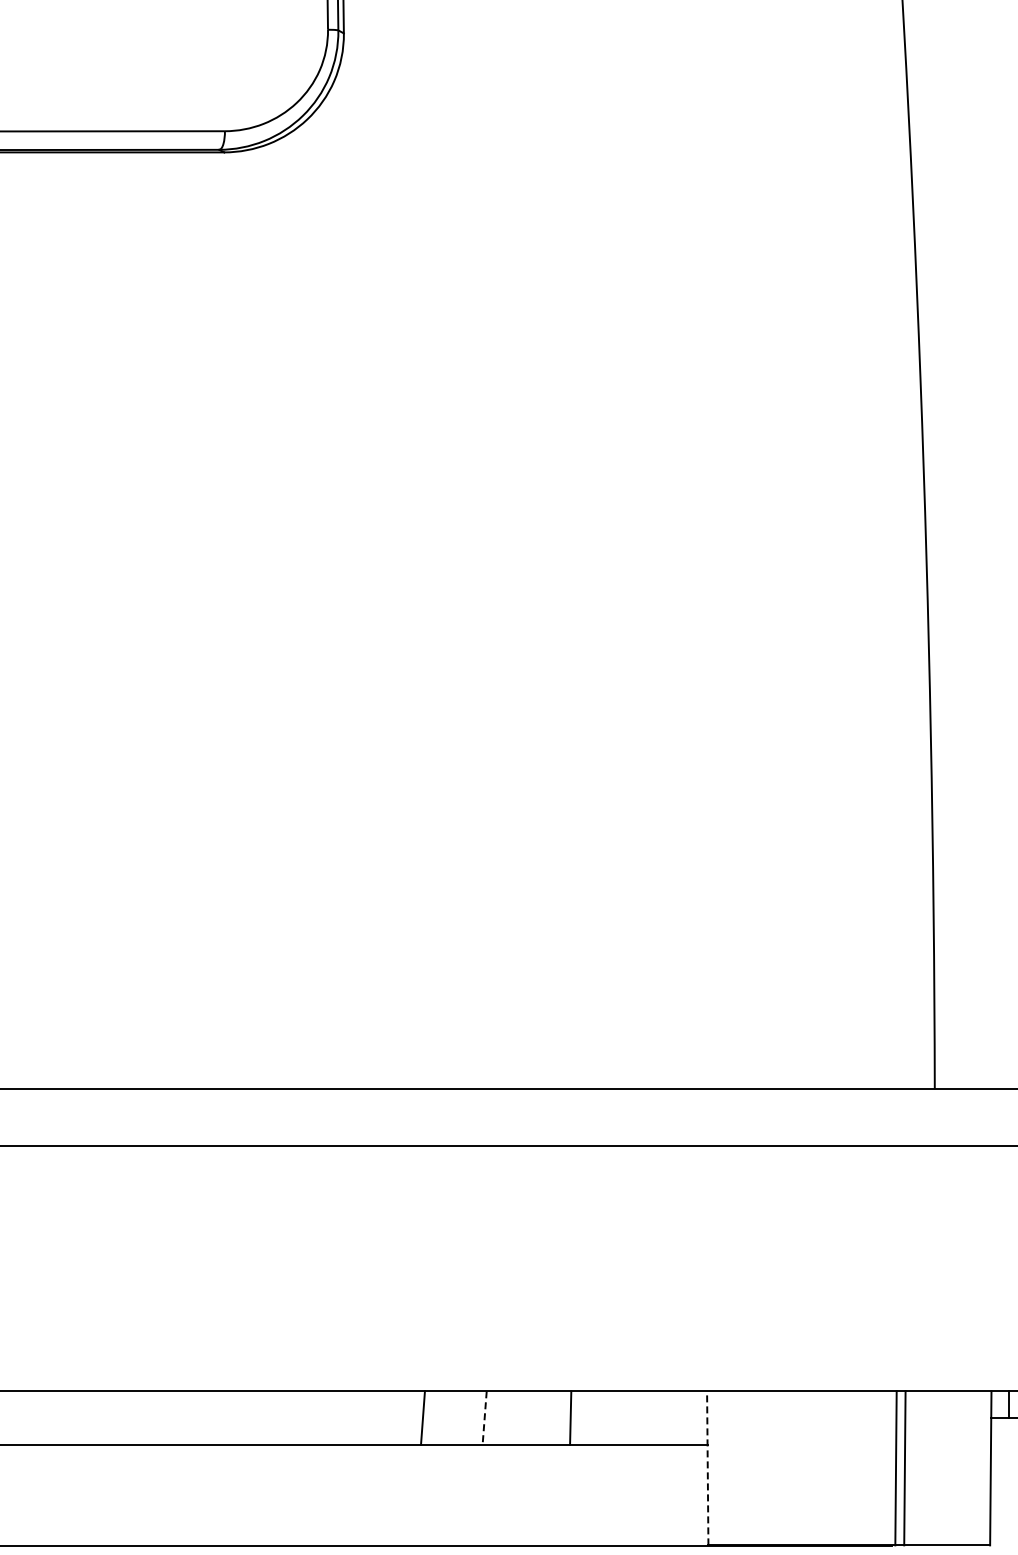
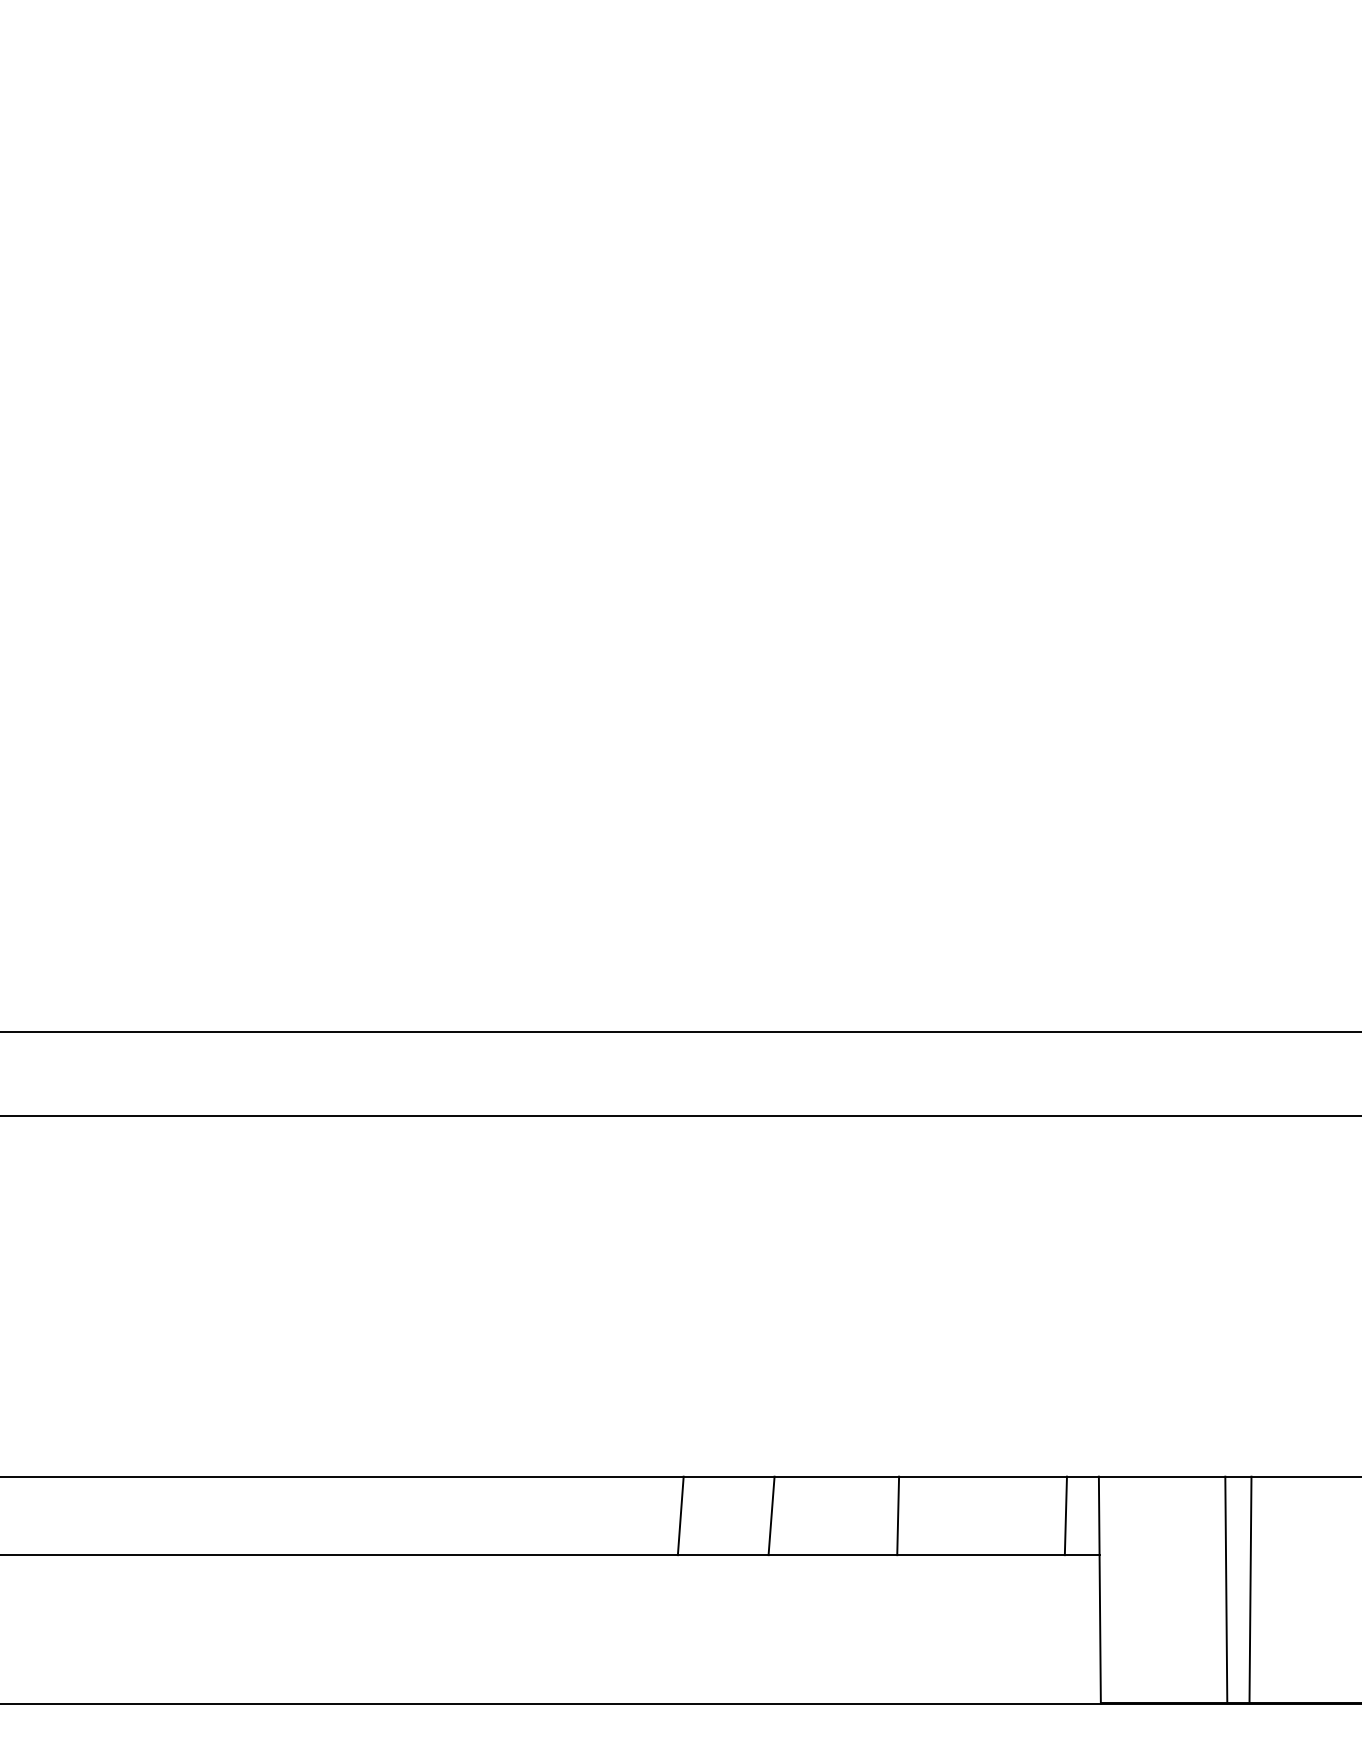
line: (684, 1417) -> (1065, 1515), added
line: (484, 1418) -> (771, 1516), dashed -> solid
line: (707, 1467) -> (1099, 1588), dashed -> solid
line: (793, 1468) -> (1226, 1590), added
line: (809, 1468) -> (1249, 1590), added

